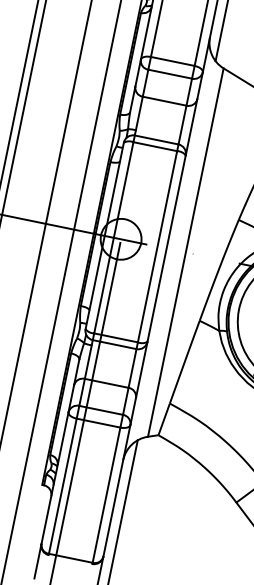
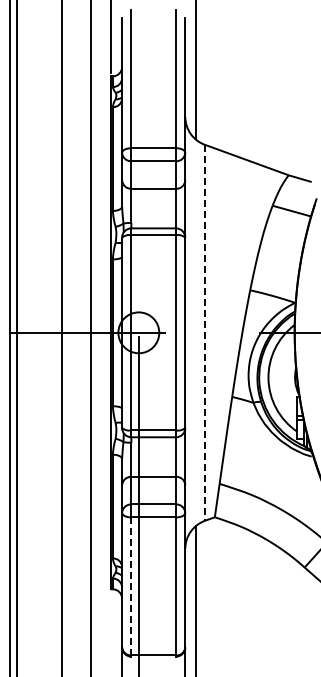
line: (185, 253) -> (204, 333), solid -> dashed
line: (62, 486) -> (131, 586), solid -> dashed

